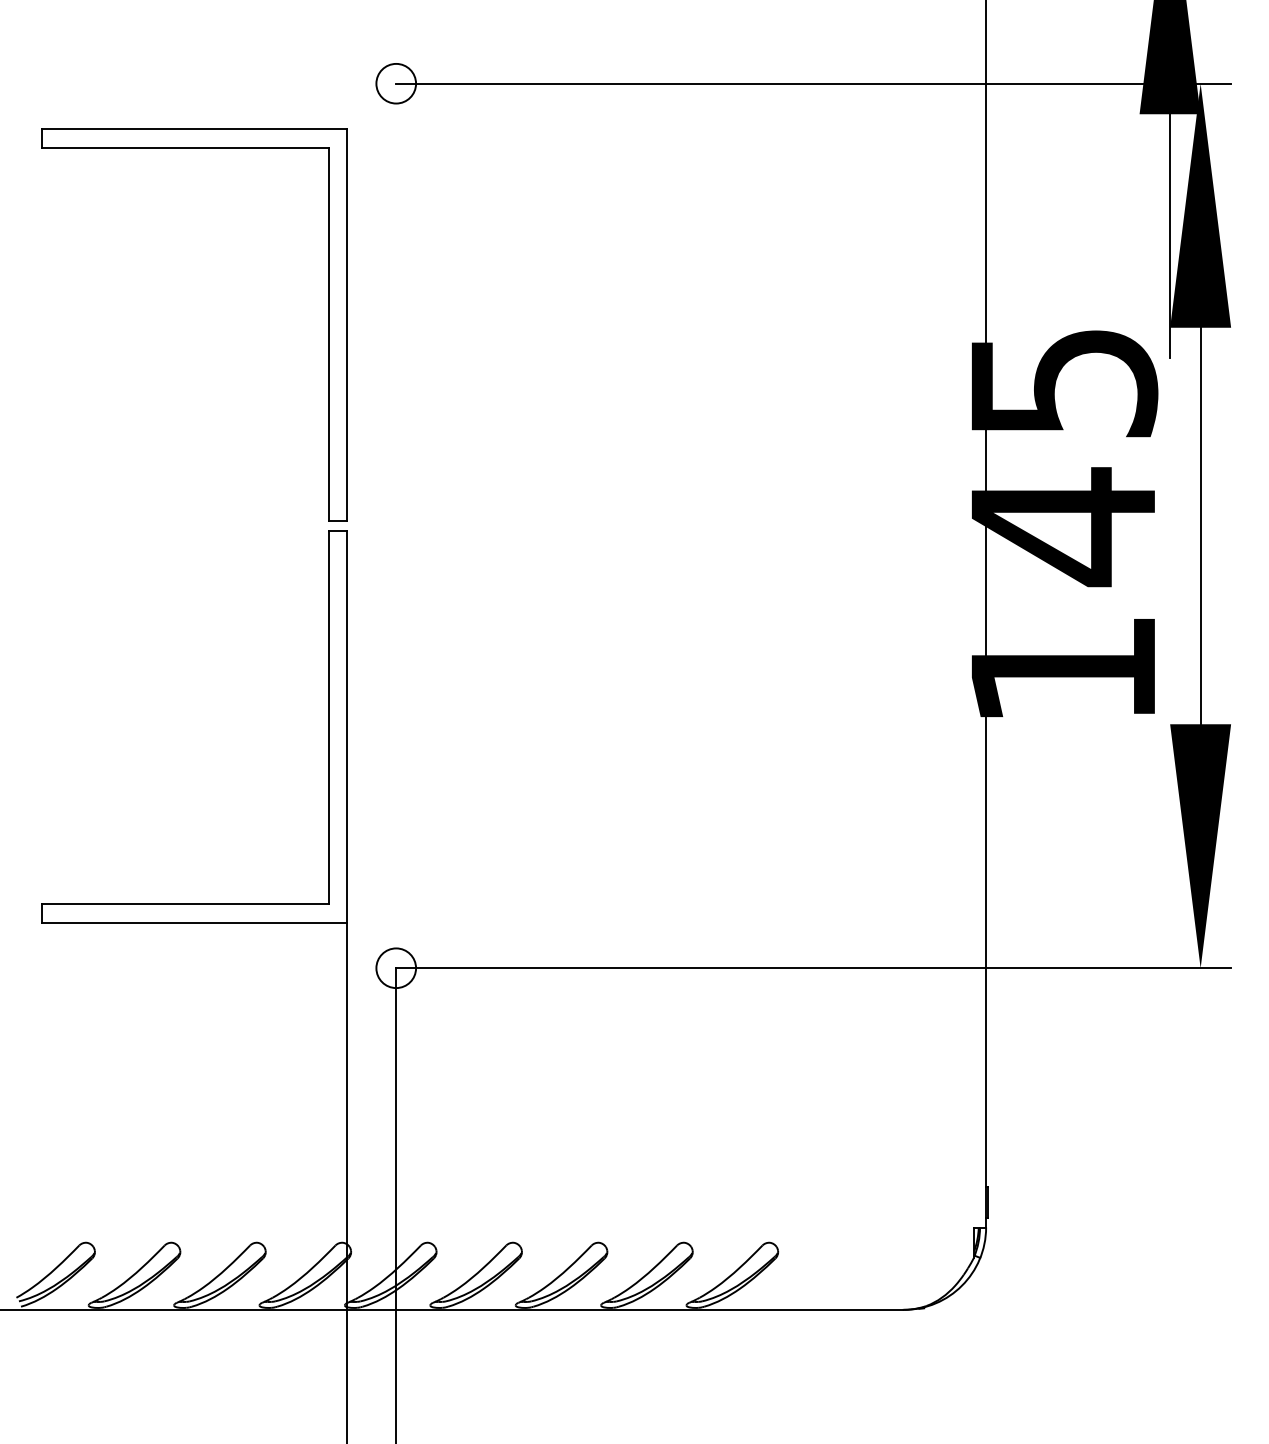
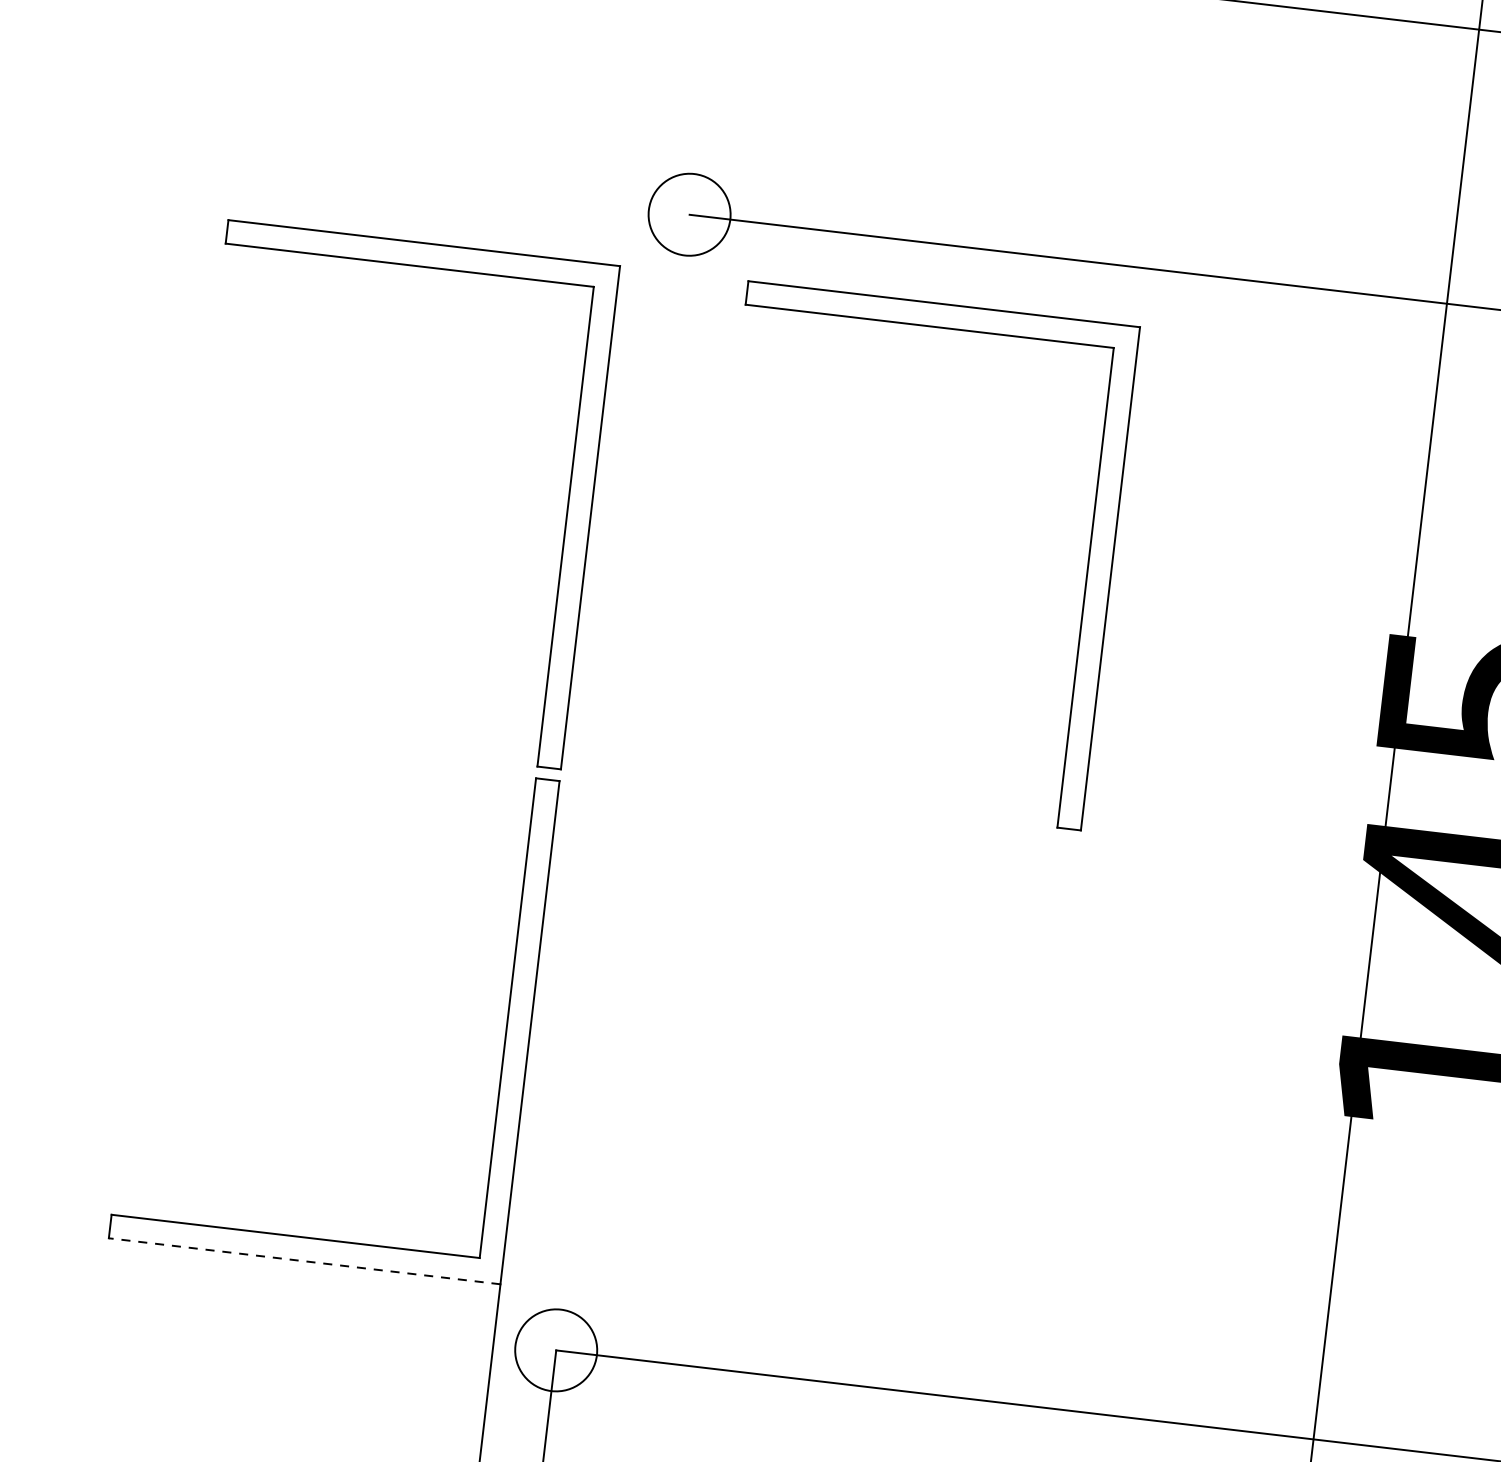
circle: (396, 83) -> (689, 214), size x1.6
part: (733, 324) -> (1086, 574), added
line: (194, 922) -> (304, 1261), solid -> dashed
circle: (396, 968) -> (556, 1350), size x1.6

